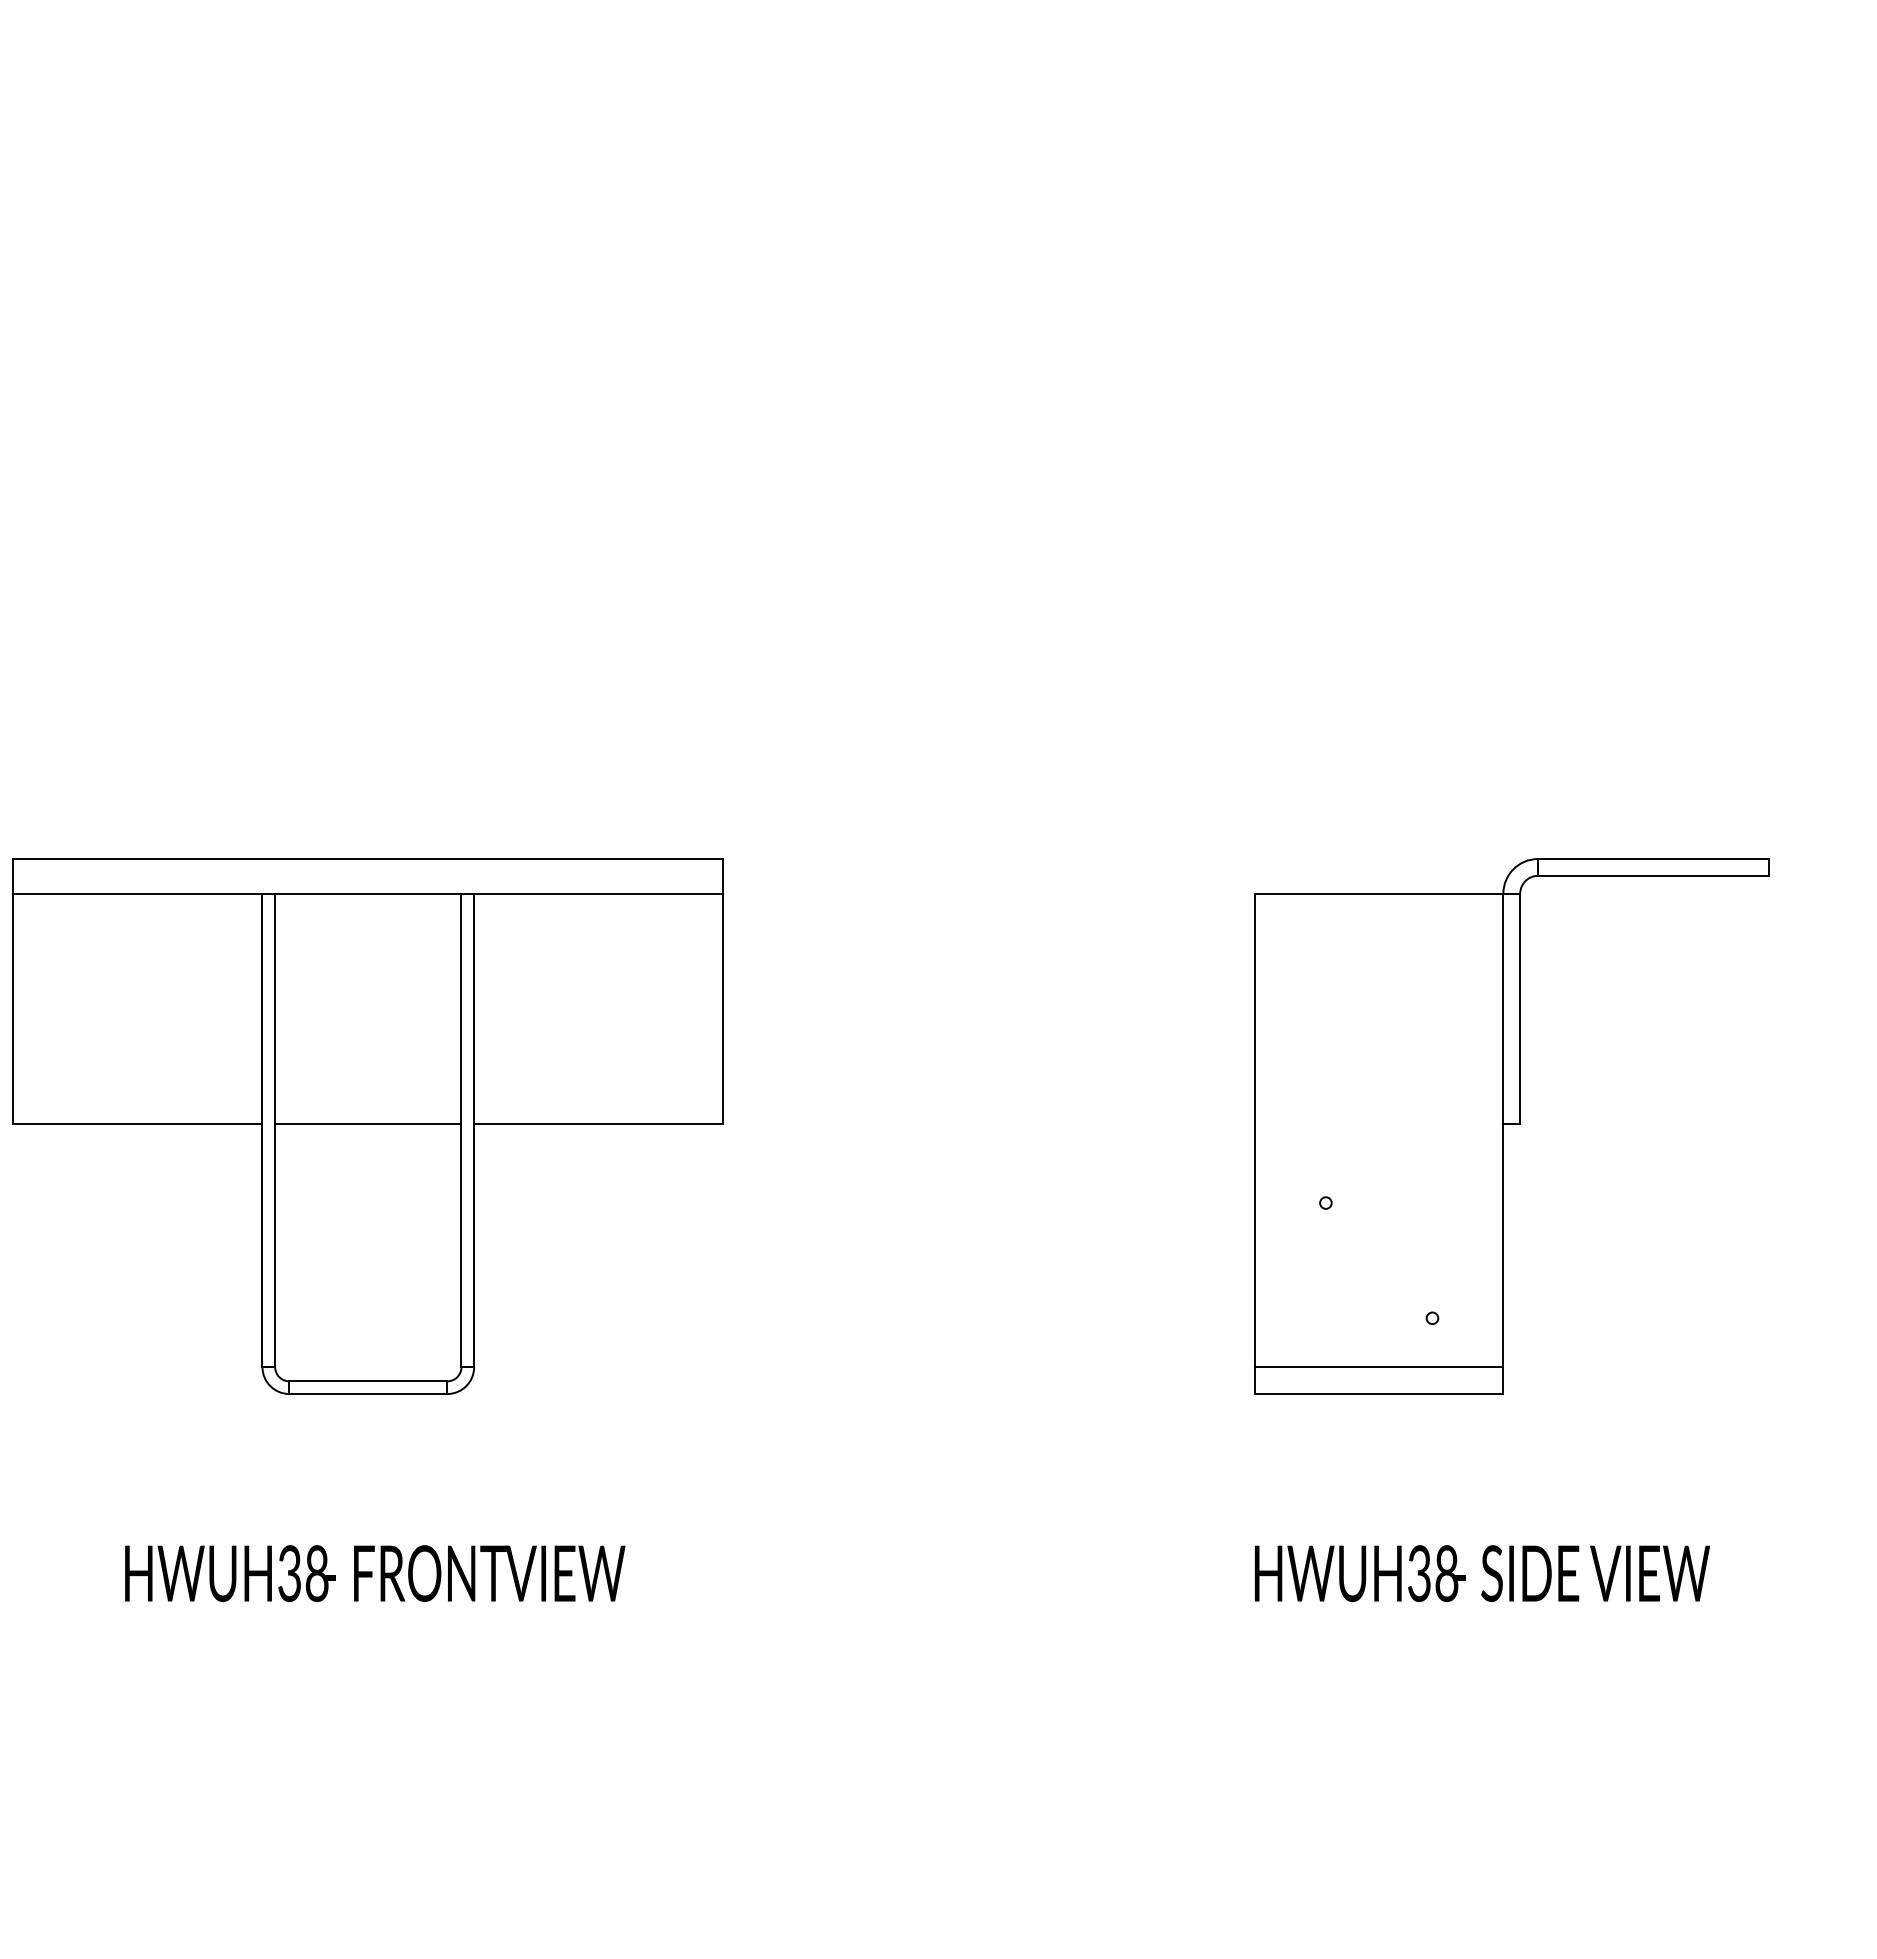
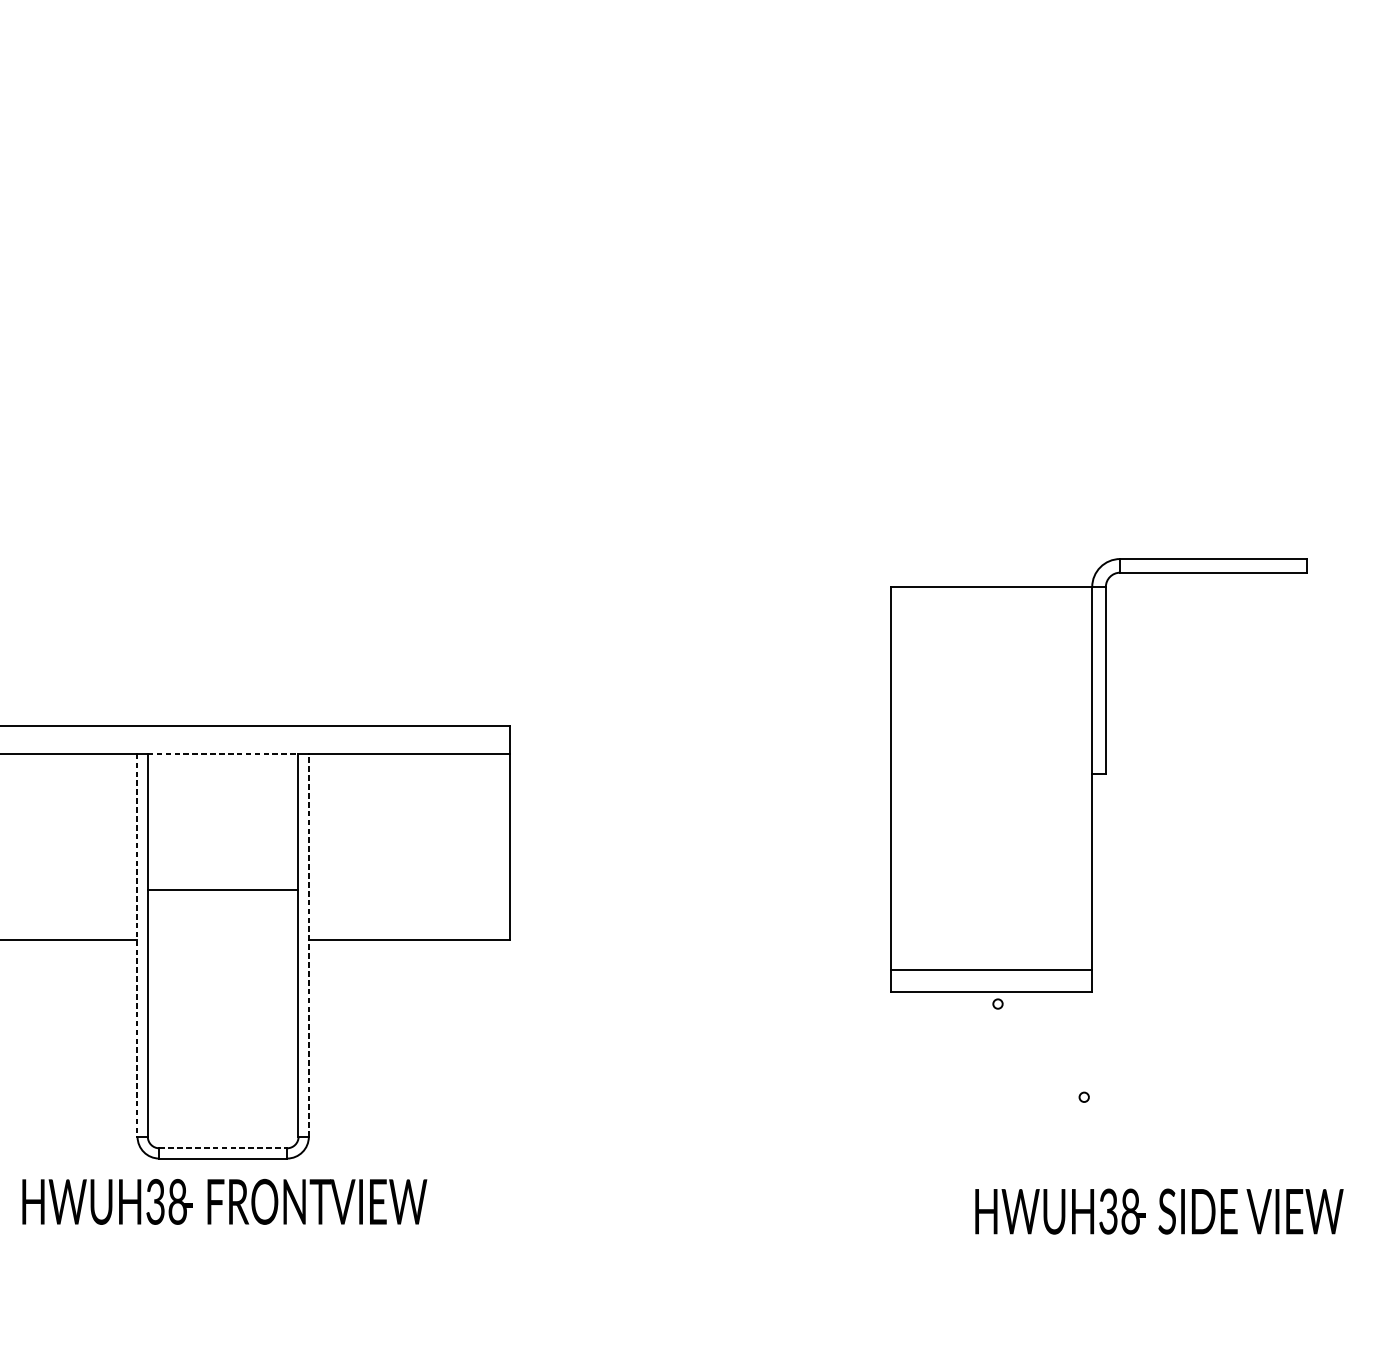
line: (368, 893) -> (223, 753), solid -> dashed
line: (368, 1124) -> (223, 890), moved
part: (1511, 1126) -> (1098, 775), moved
line: (262, 1130) -> (137, 945), solid -> dashed
line: (474, 1130) -> (309, 945), solid -> dashed
line: (368, 1381) -> (223, 1148), solid -> dashed
text: (375, 1573) -> (224, 1201), moved
text: (1482, 1573) -> (1159, 1211), moved

